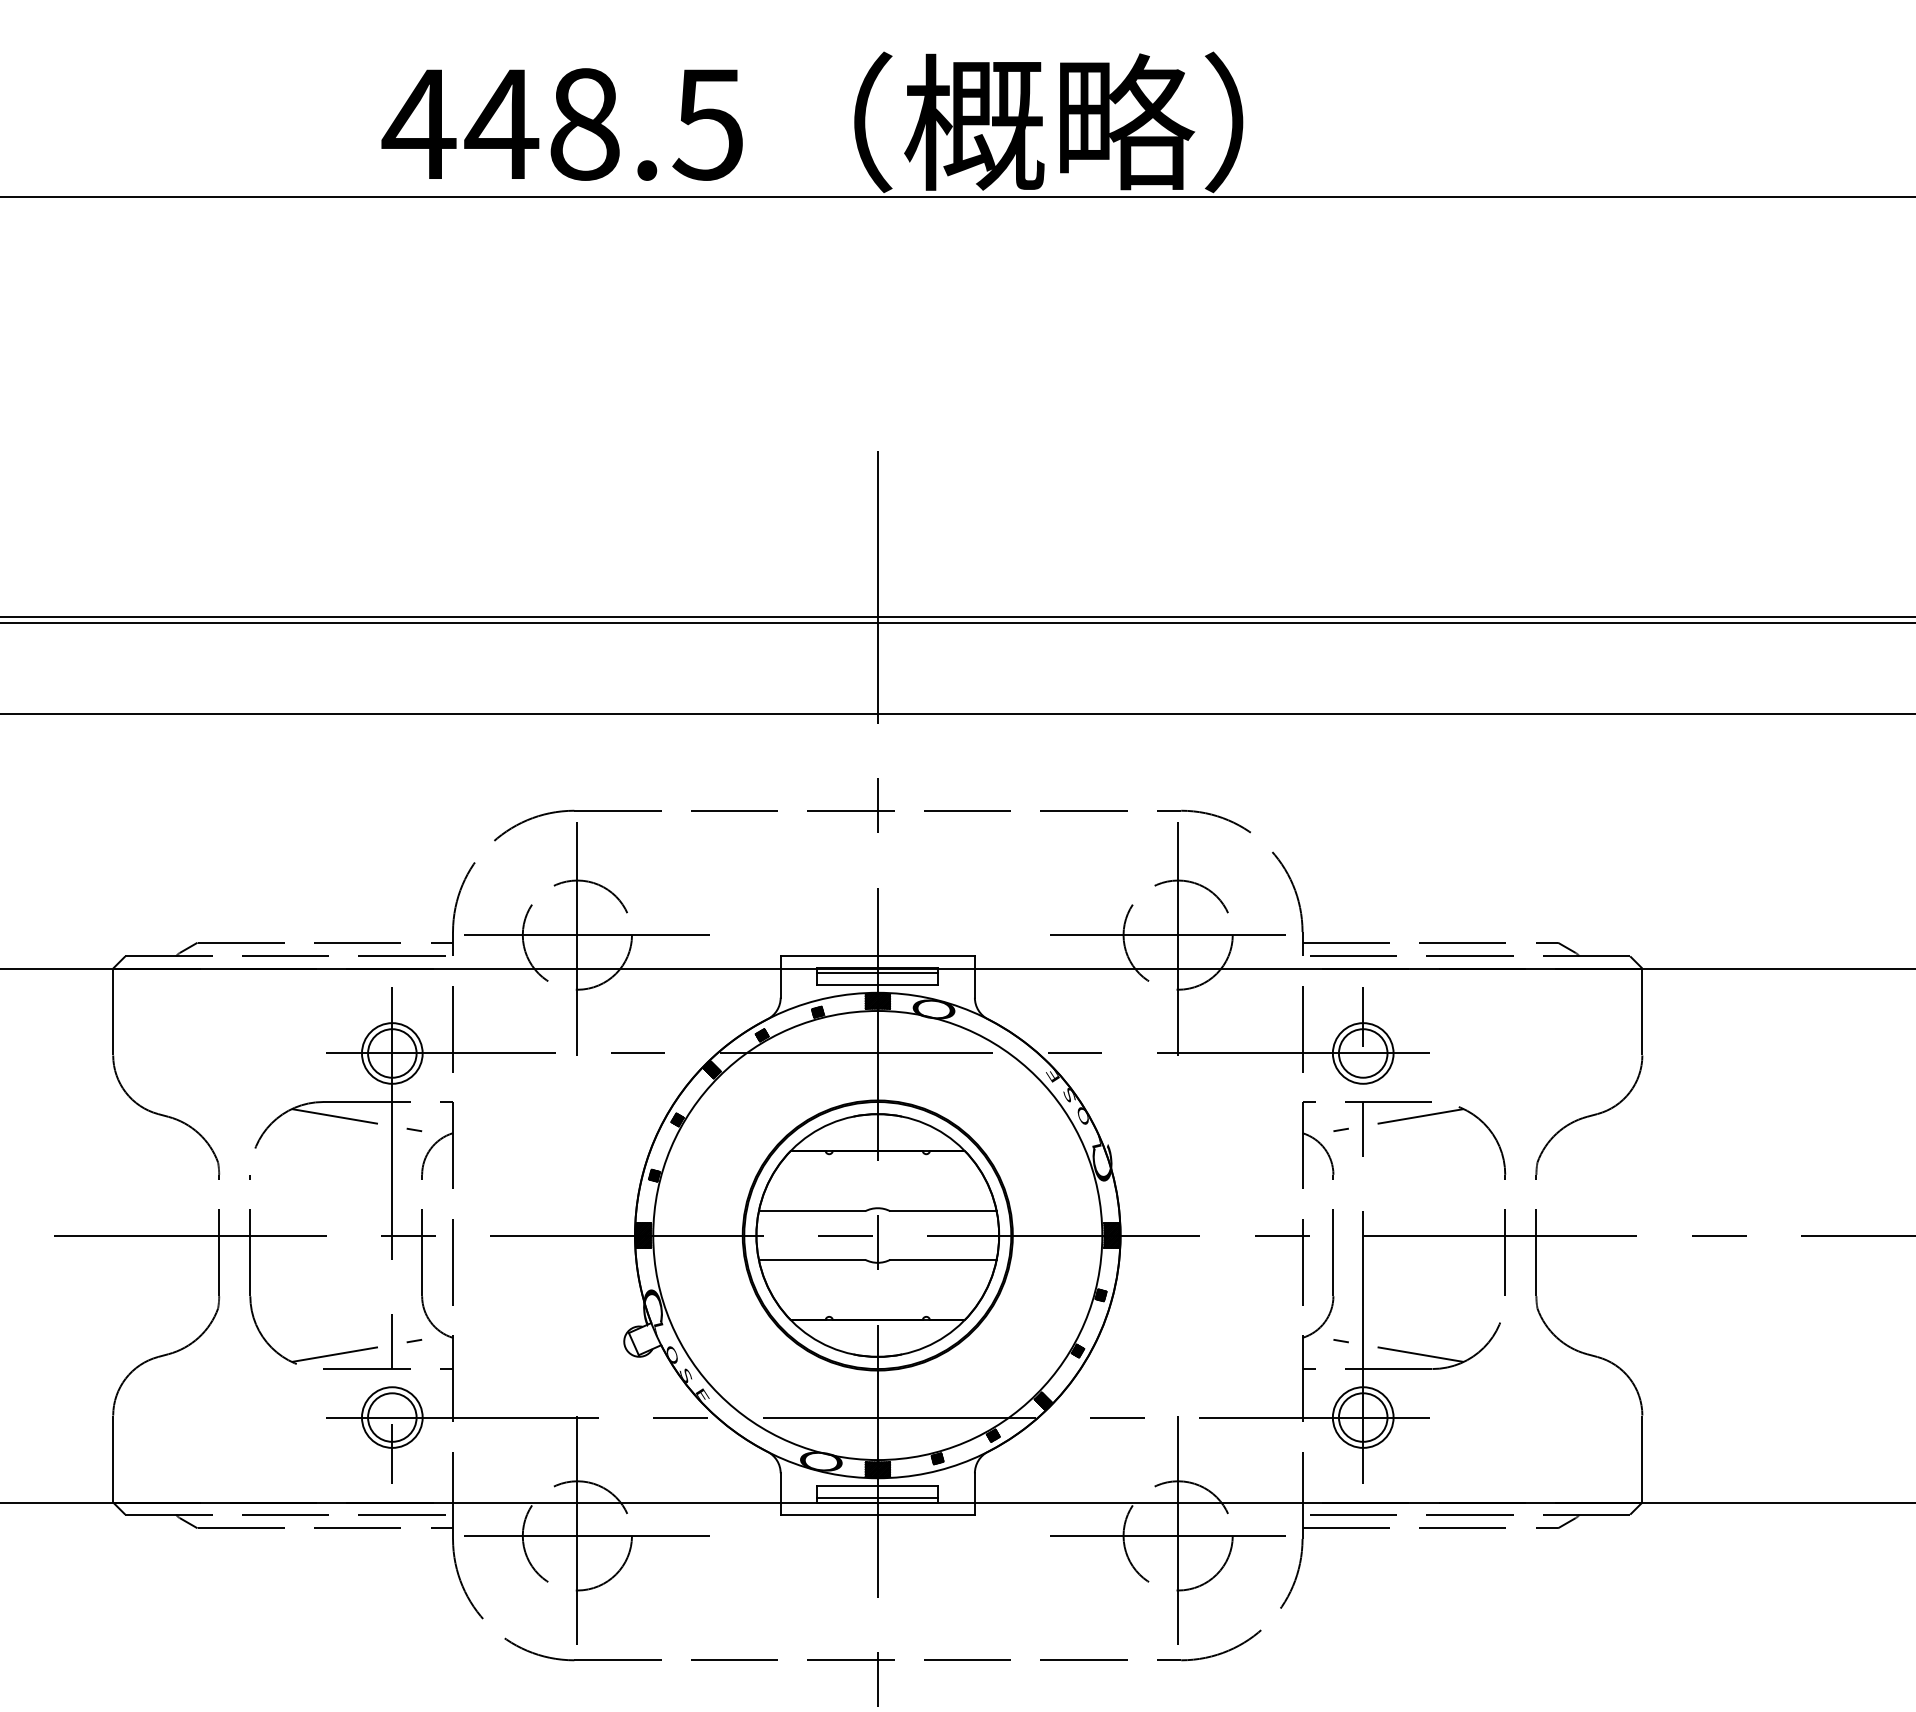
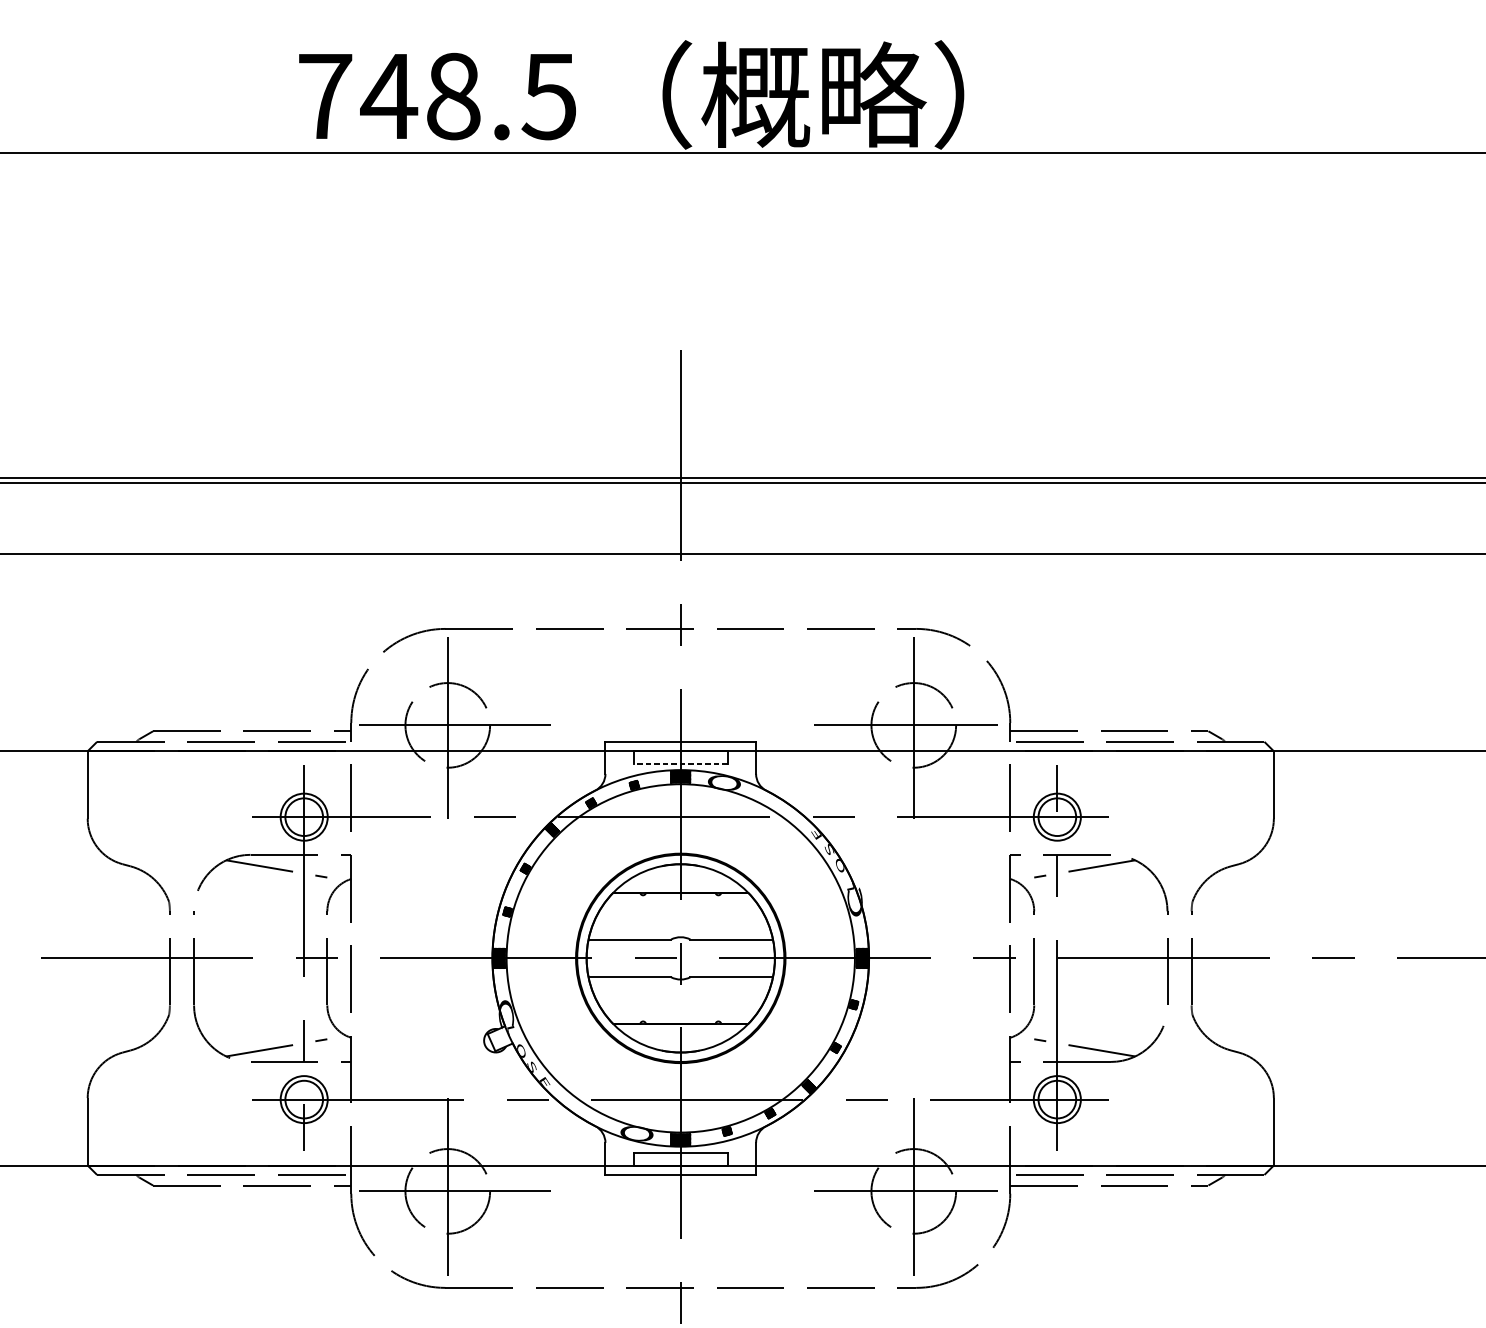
text: (418, 123) -> (324, 95), 448.5 -> 748.5
line: (877, 973) -> (680, 755), removed
line: (877, 985) -> (680, 764), solid -> dashed
line: (877, 1498) -> (680, 1162), removed

